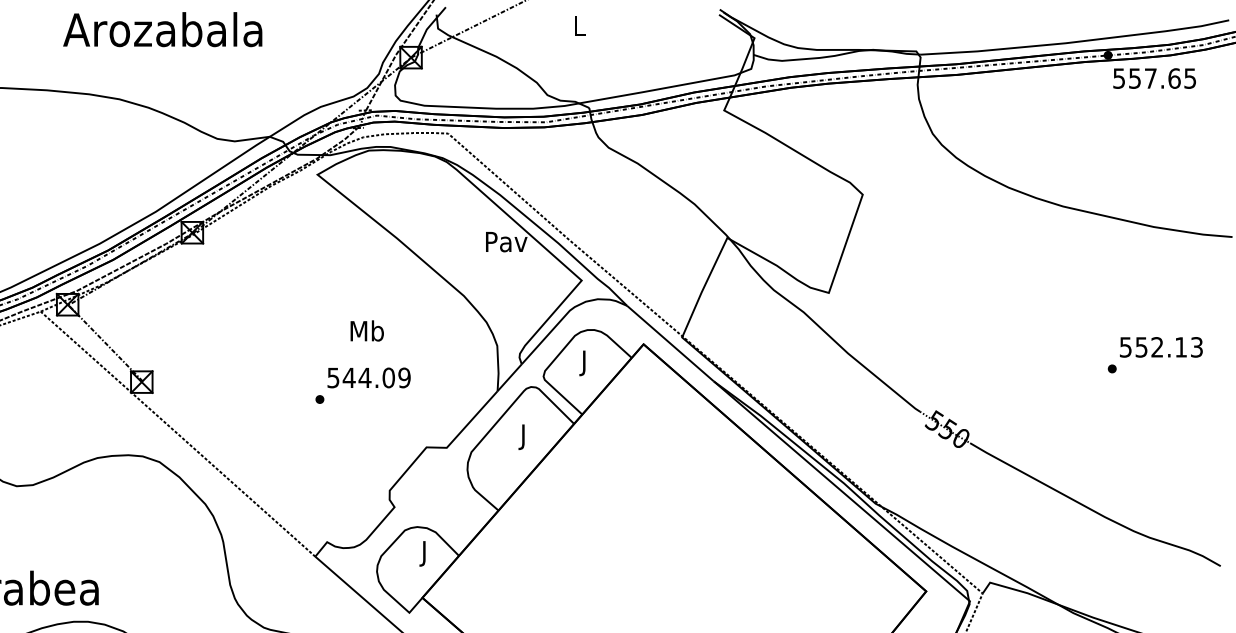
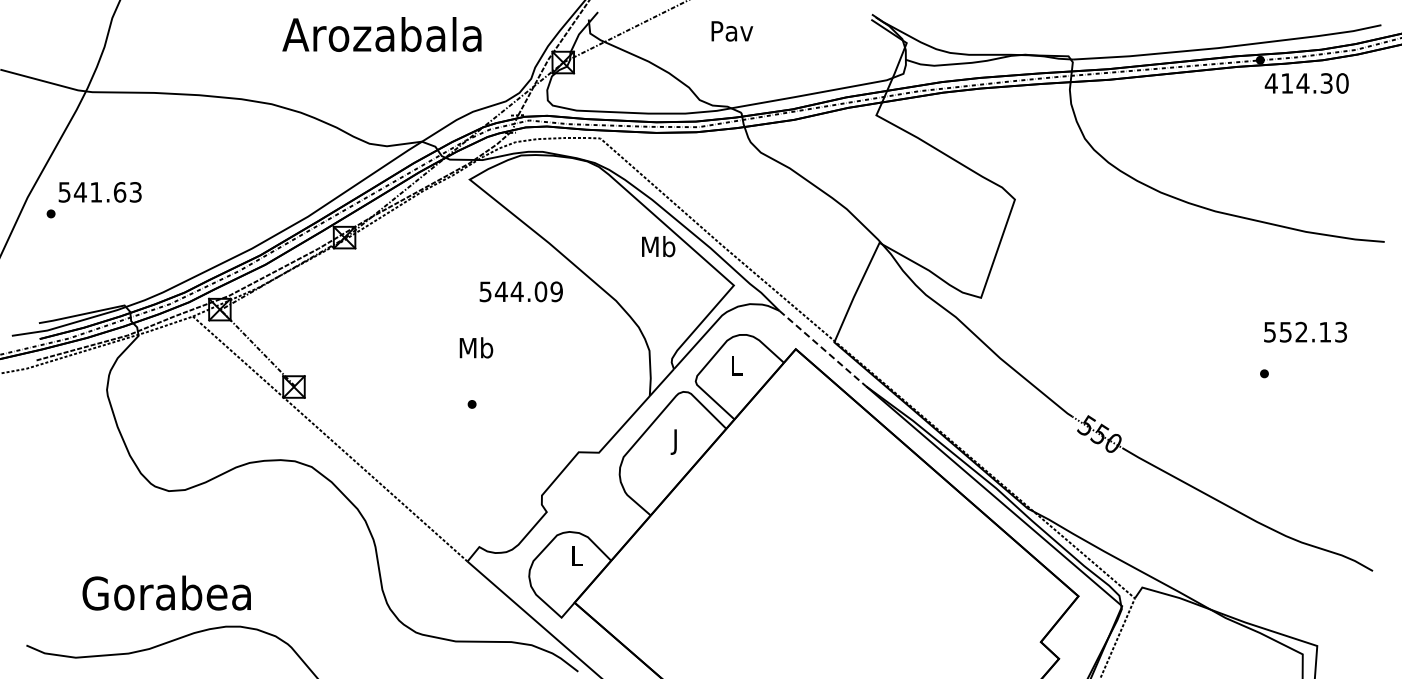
text: (580, 26) -> (732, 31), L -> Pav
text: (162, 29) -> (381, 34), moved
text: (1154, 78) -> (1306, 83), 557.65 -> 414.30
text: (506, 241) -> (658, 246), Pav -> Mb
text: (367, 330) -> (476, 347), moved
line: (671, 343) -> (823, 348), solid -> dashed
text: (1161, 346) -> (1305, 331), moved
text: (584, 363) -> (736, 368), J -> L
text: (368, 377) -> (520, 291), moved
text: (424, 553) -> (576, 558), J -> L

